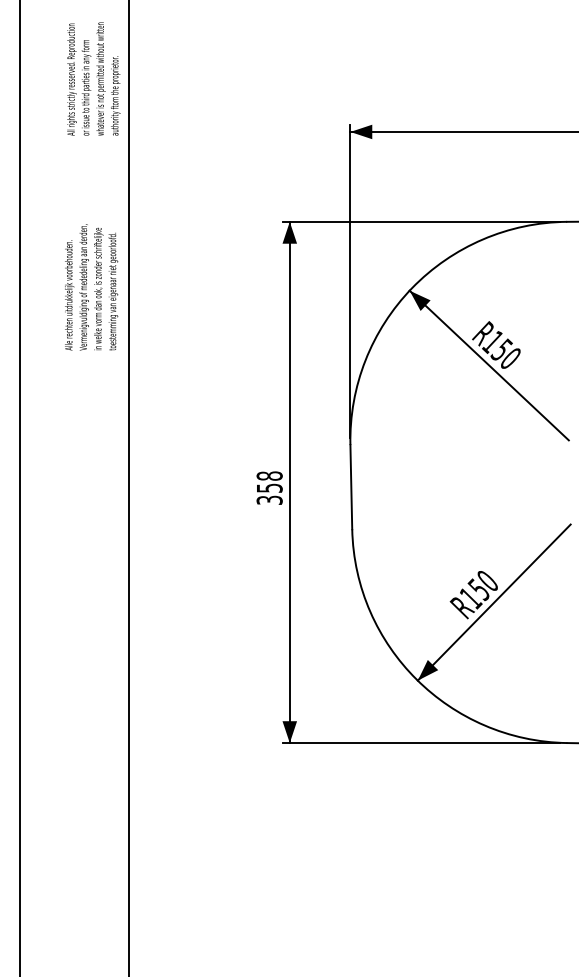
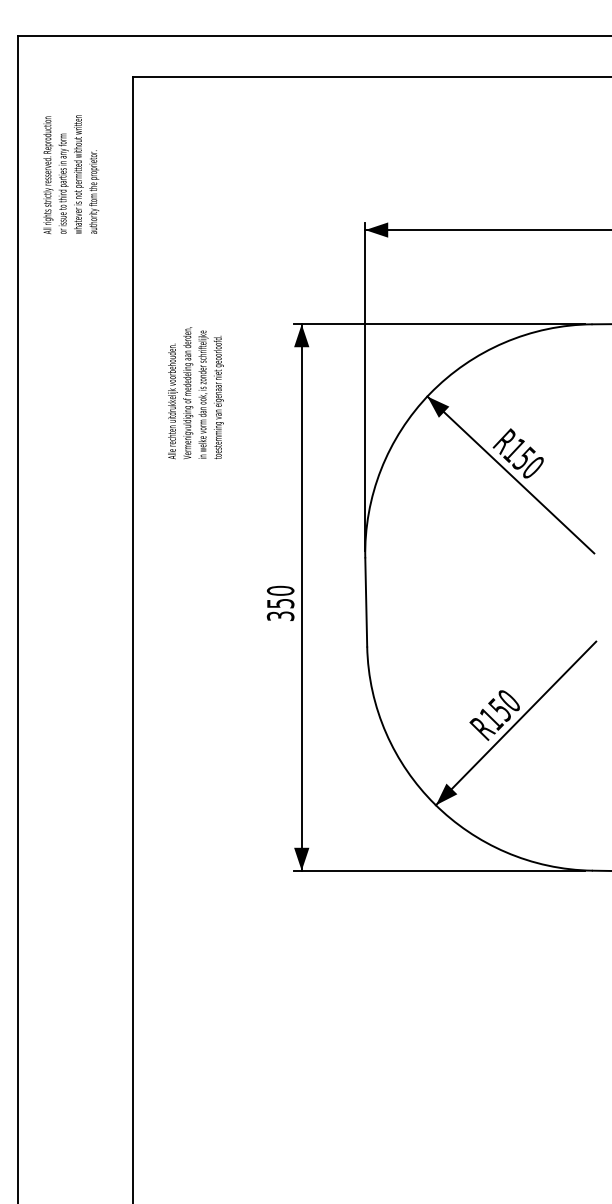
text: (94, 78) -> (71, 174), moved
text: (91, 287) -> (195, 393), moved
text: (269, 475) -> (280, 590), 358 -> 350

